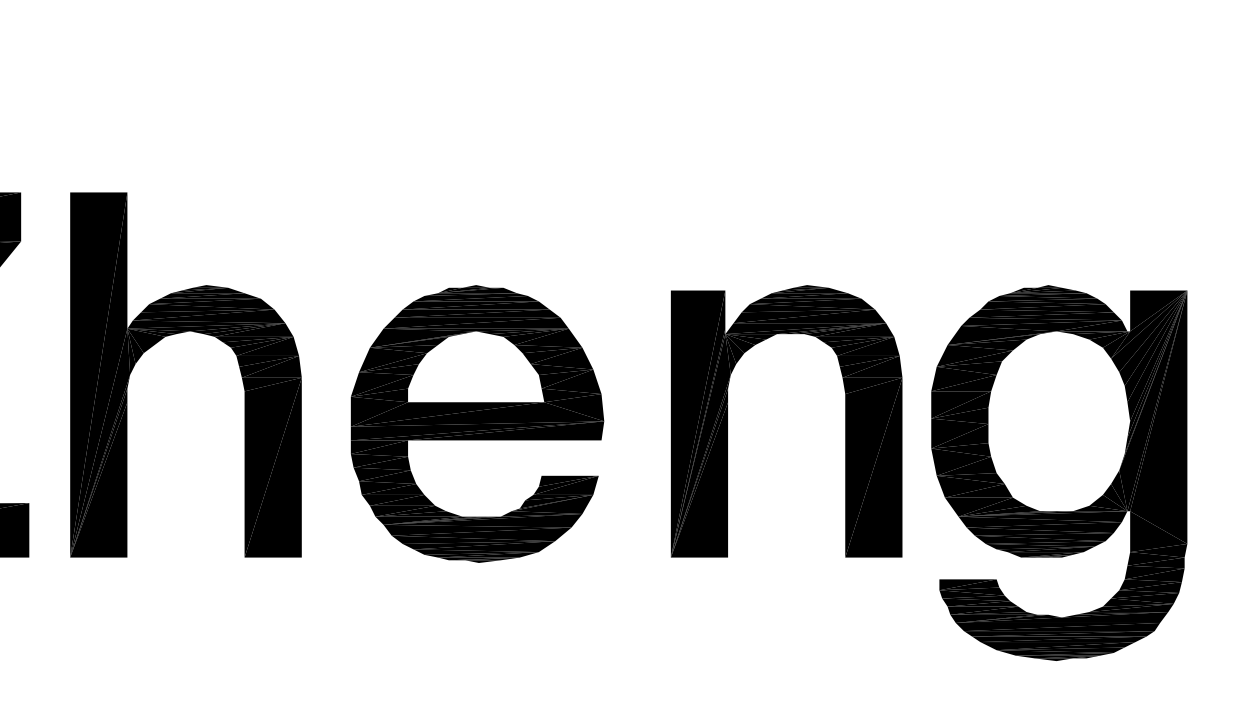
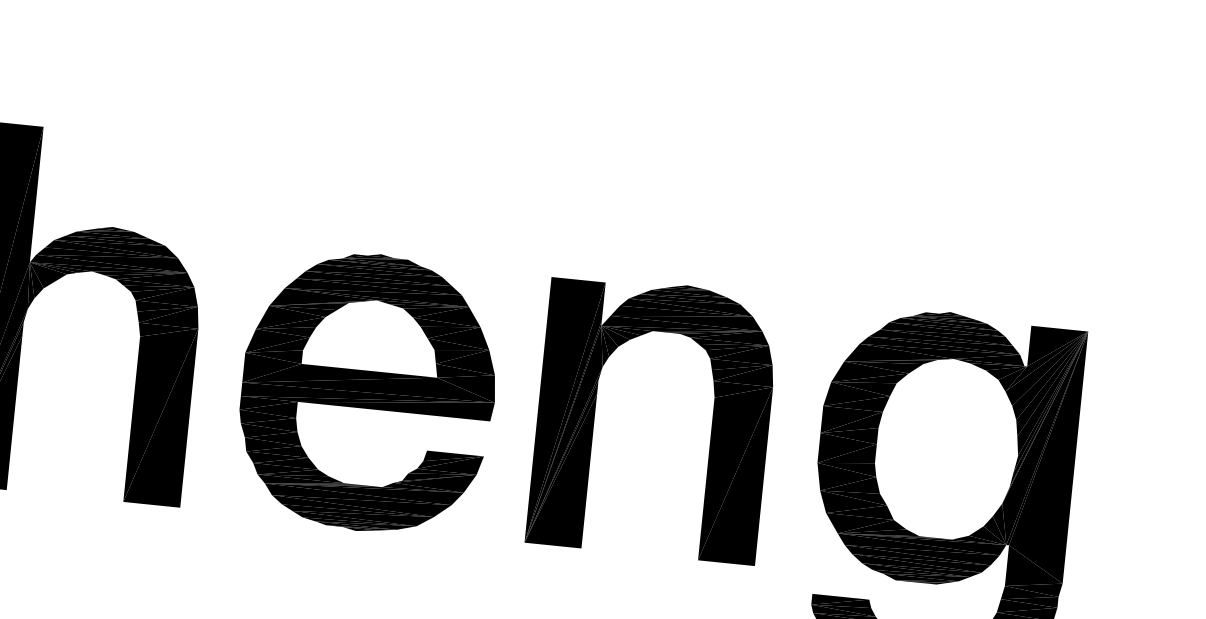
part: (727, 421) -> (594, 413), moved

